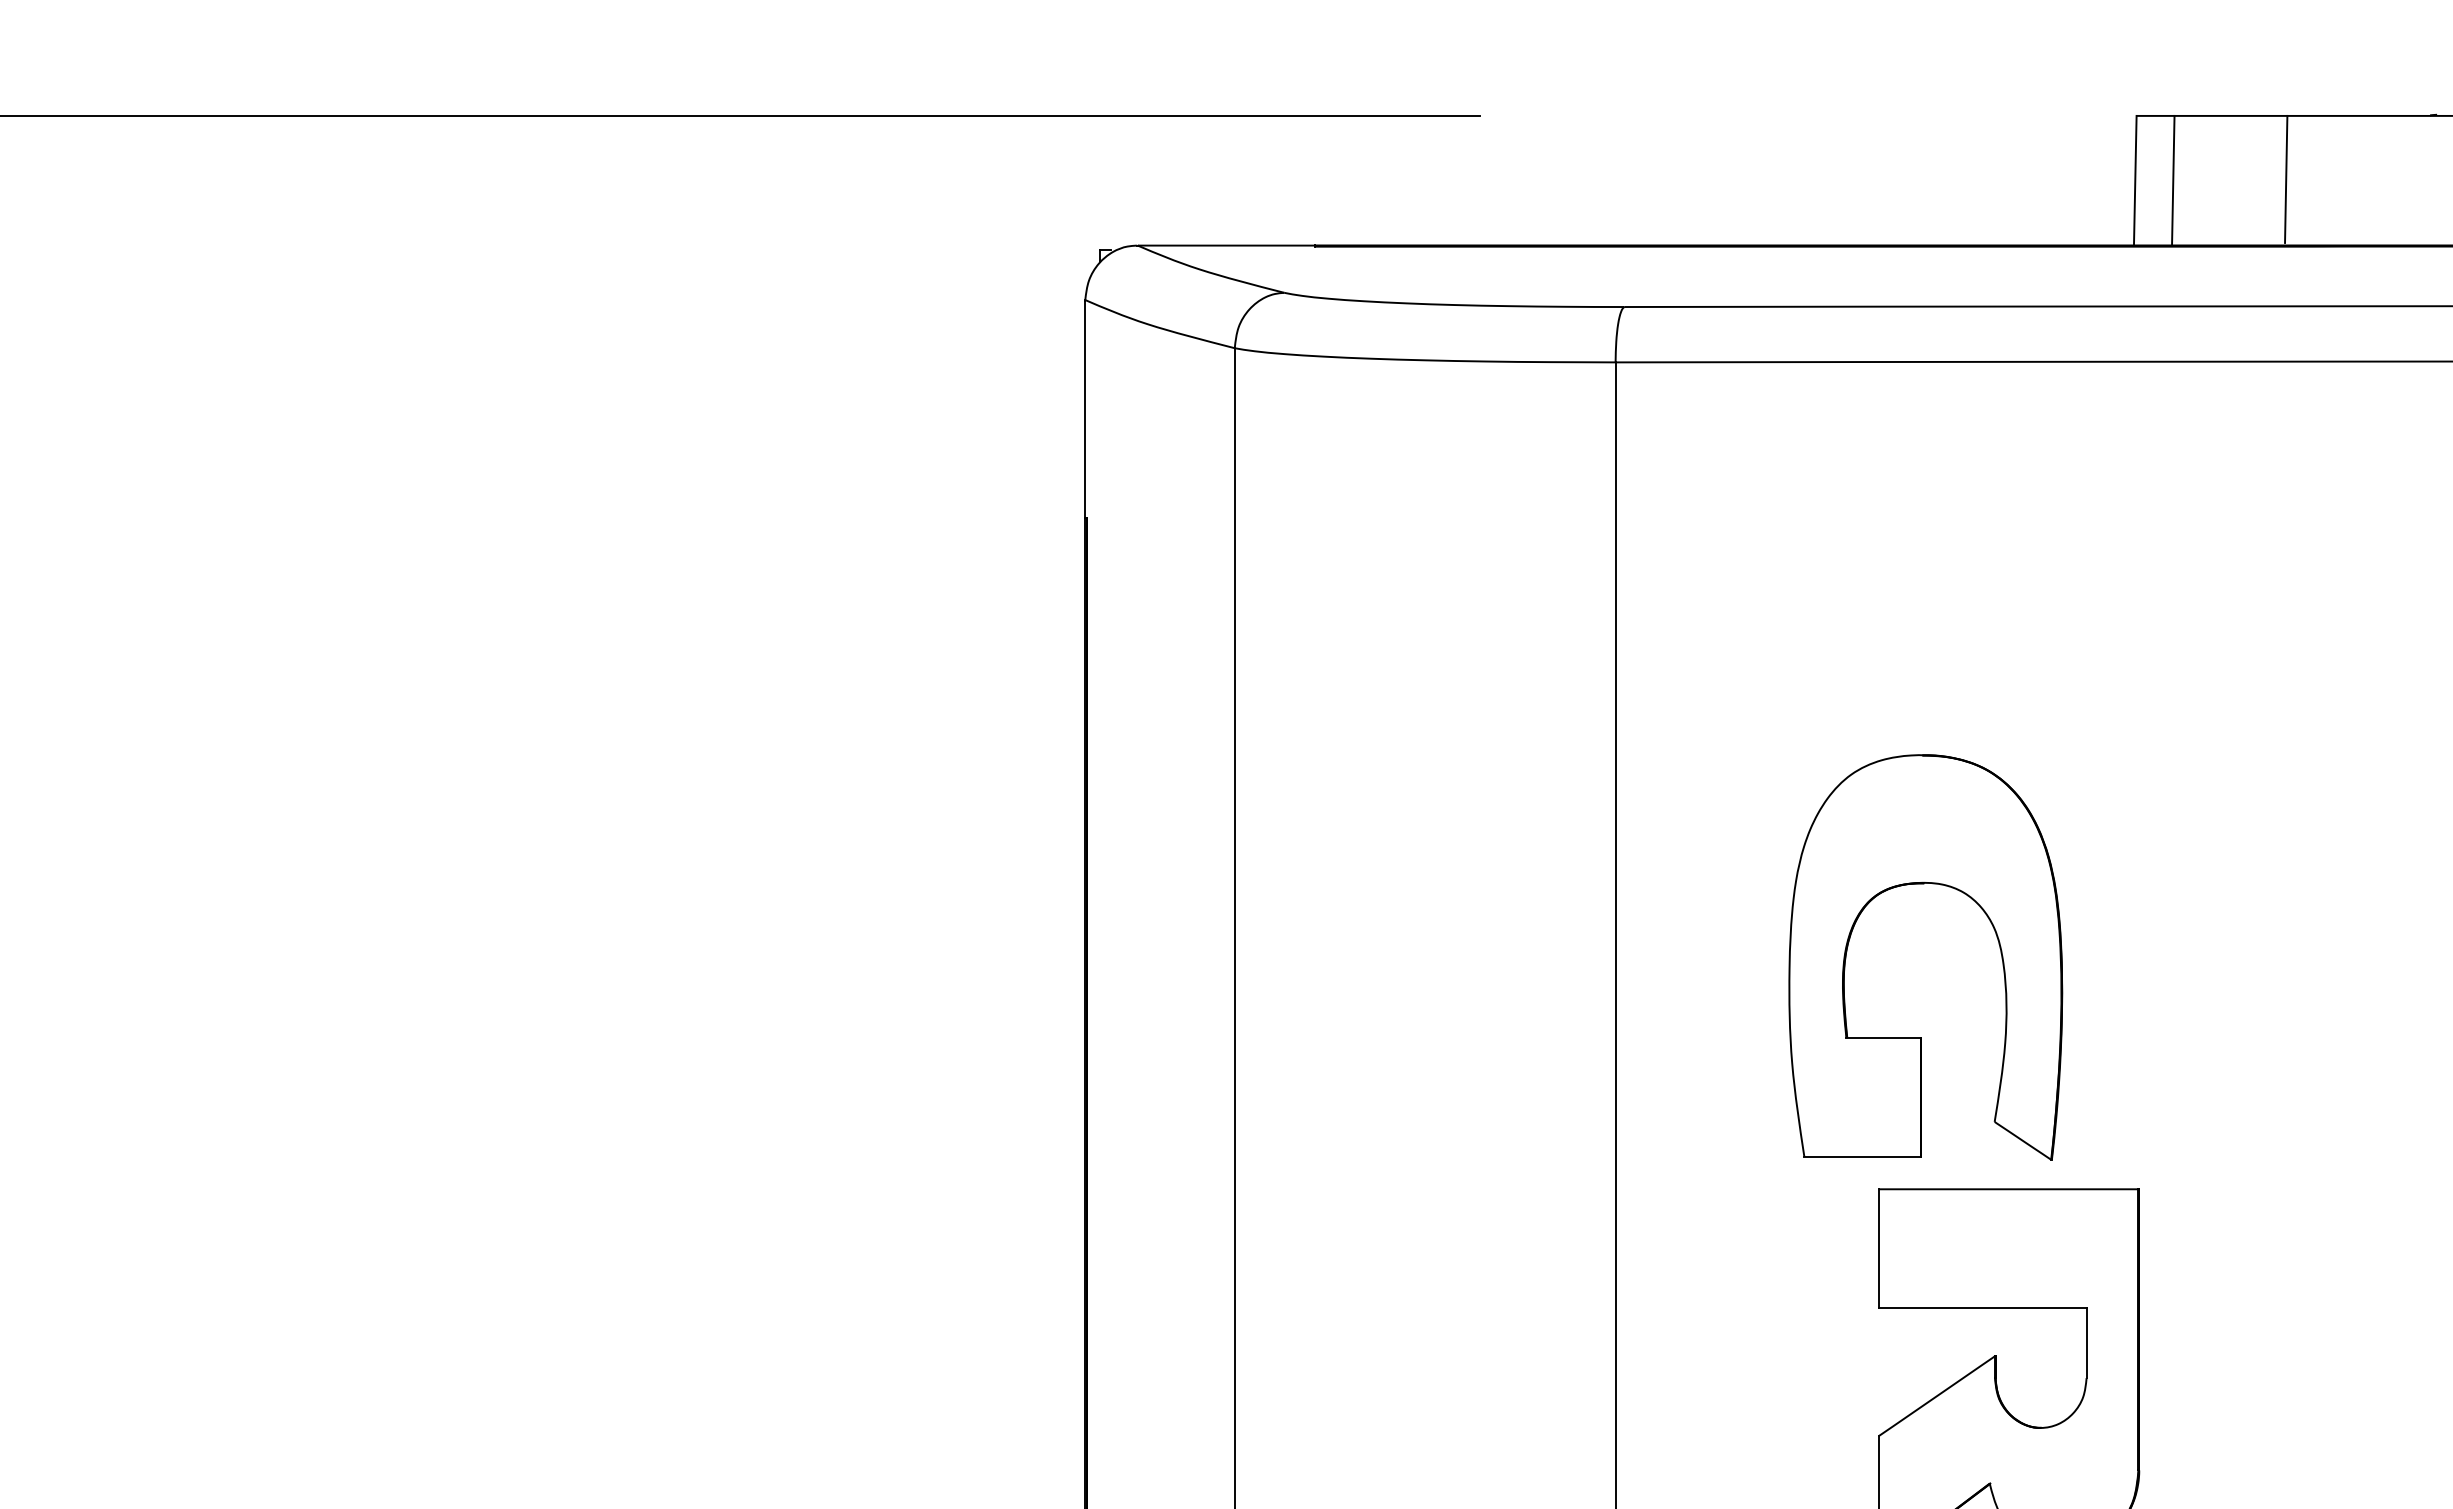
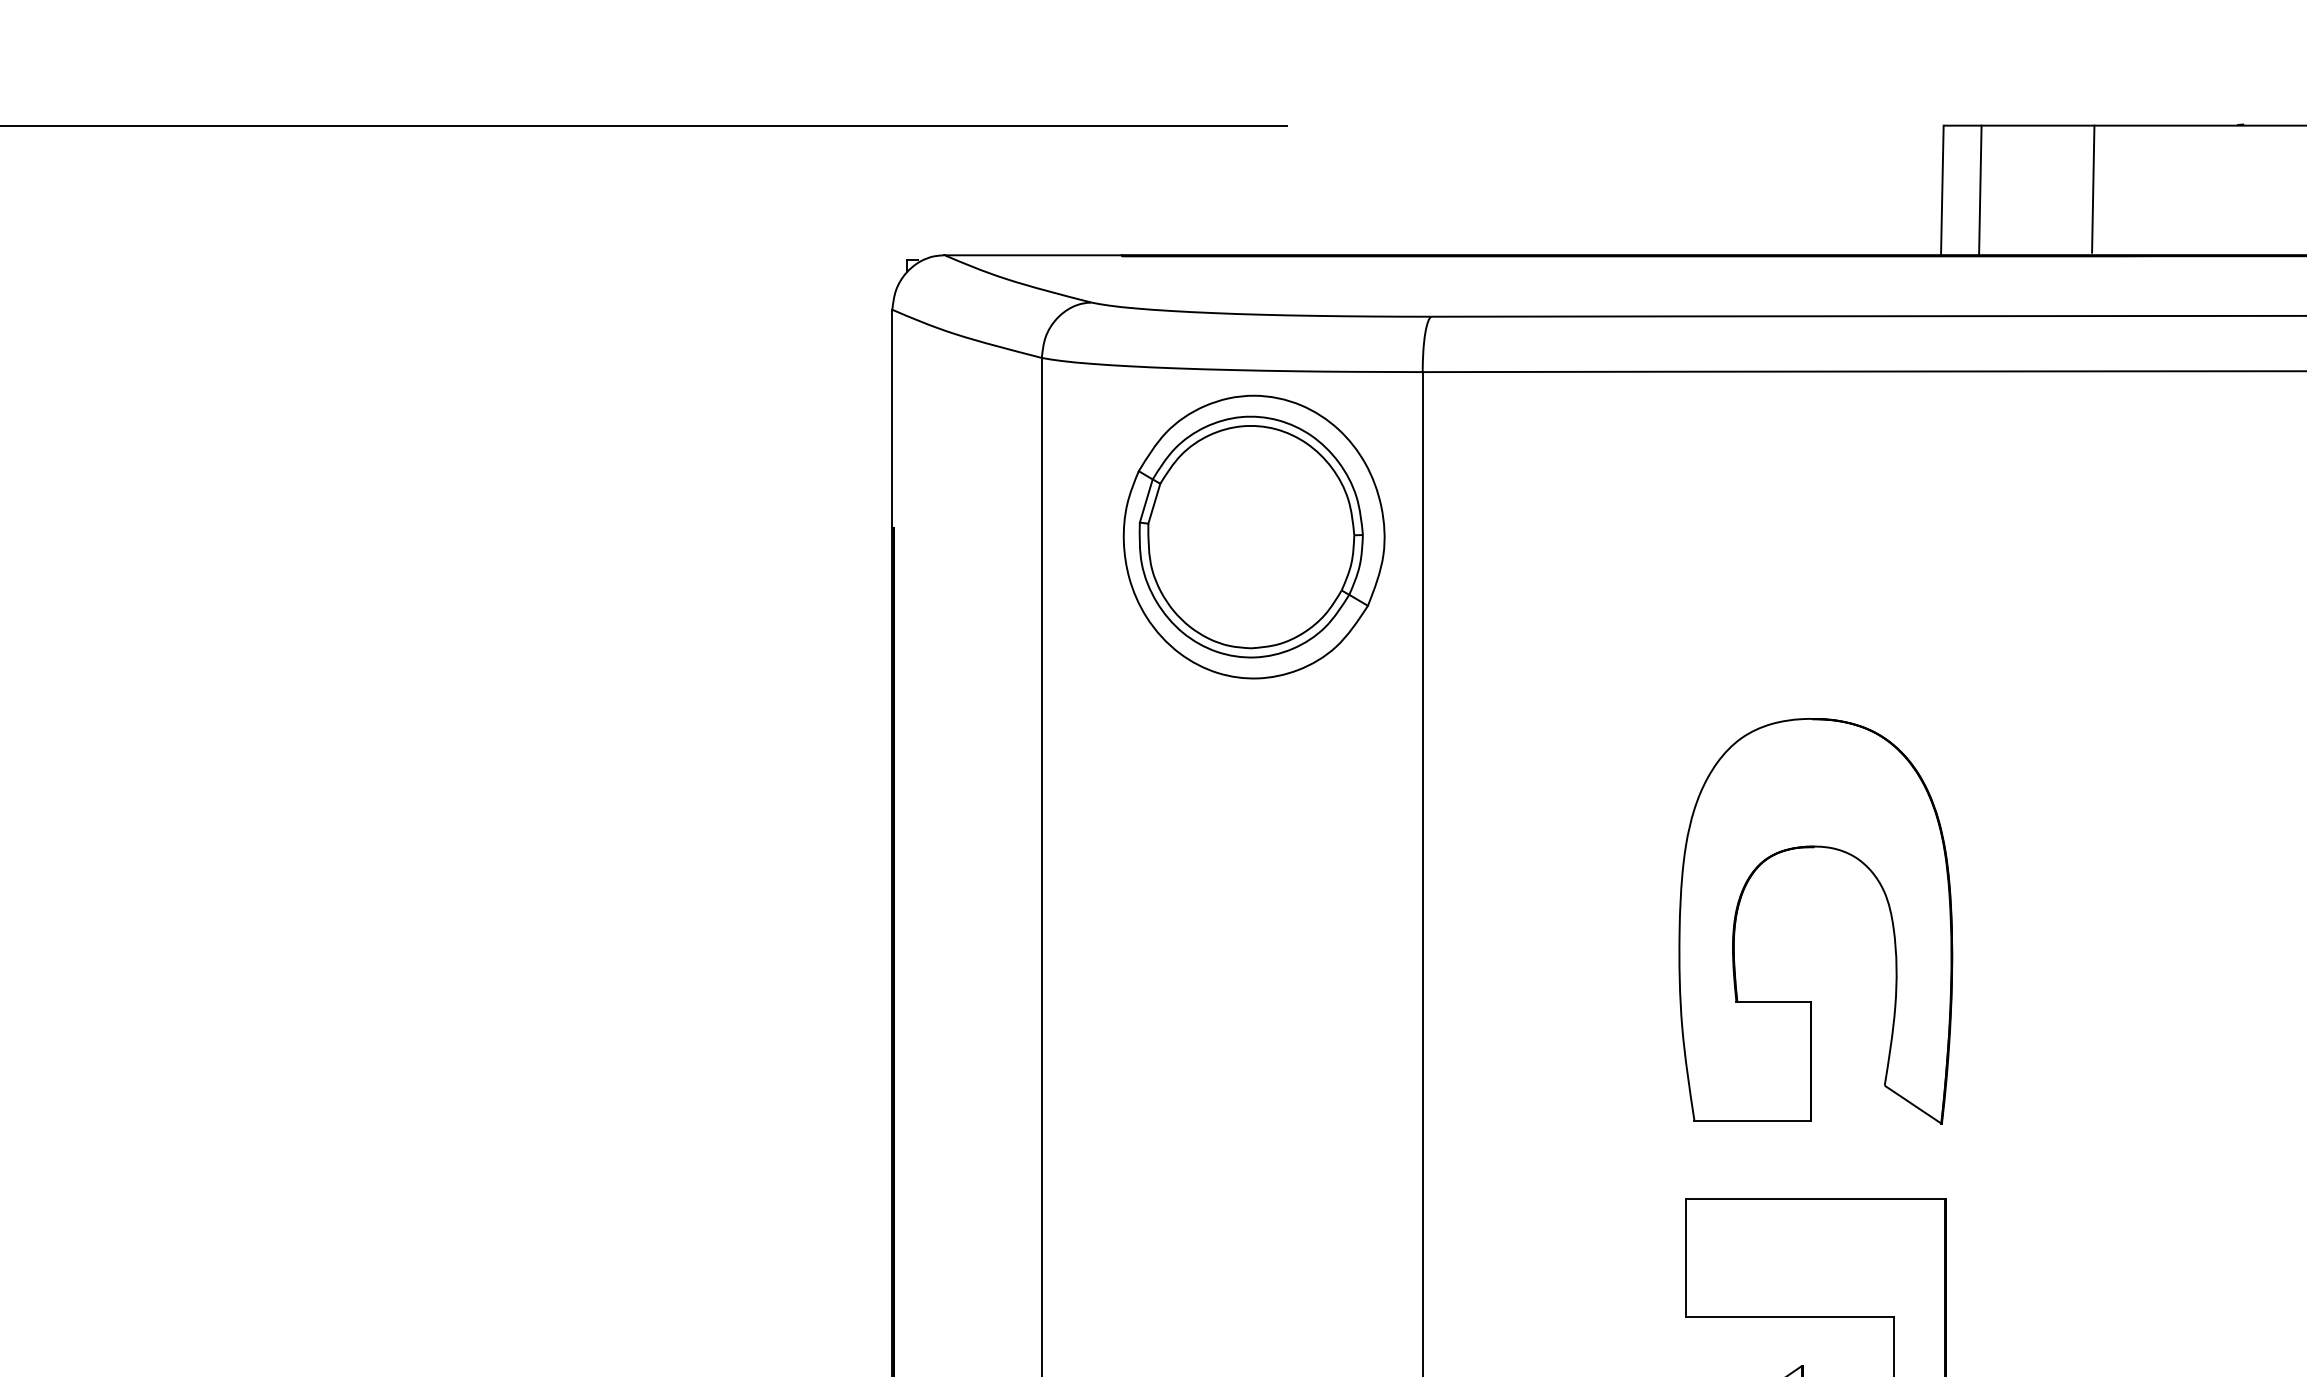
part: (1446, 527) -> (1253, 537), added
part: (1924, 884) -> (1814, 848), moved

